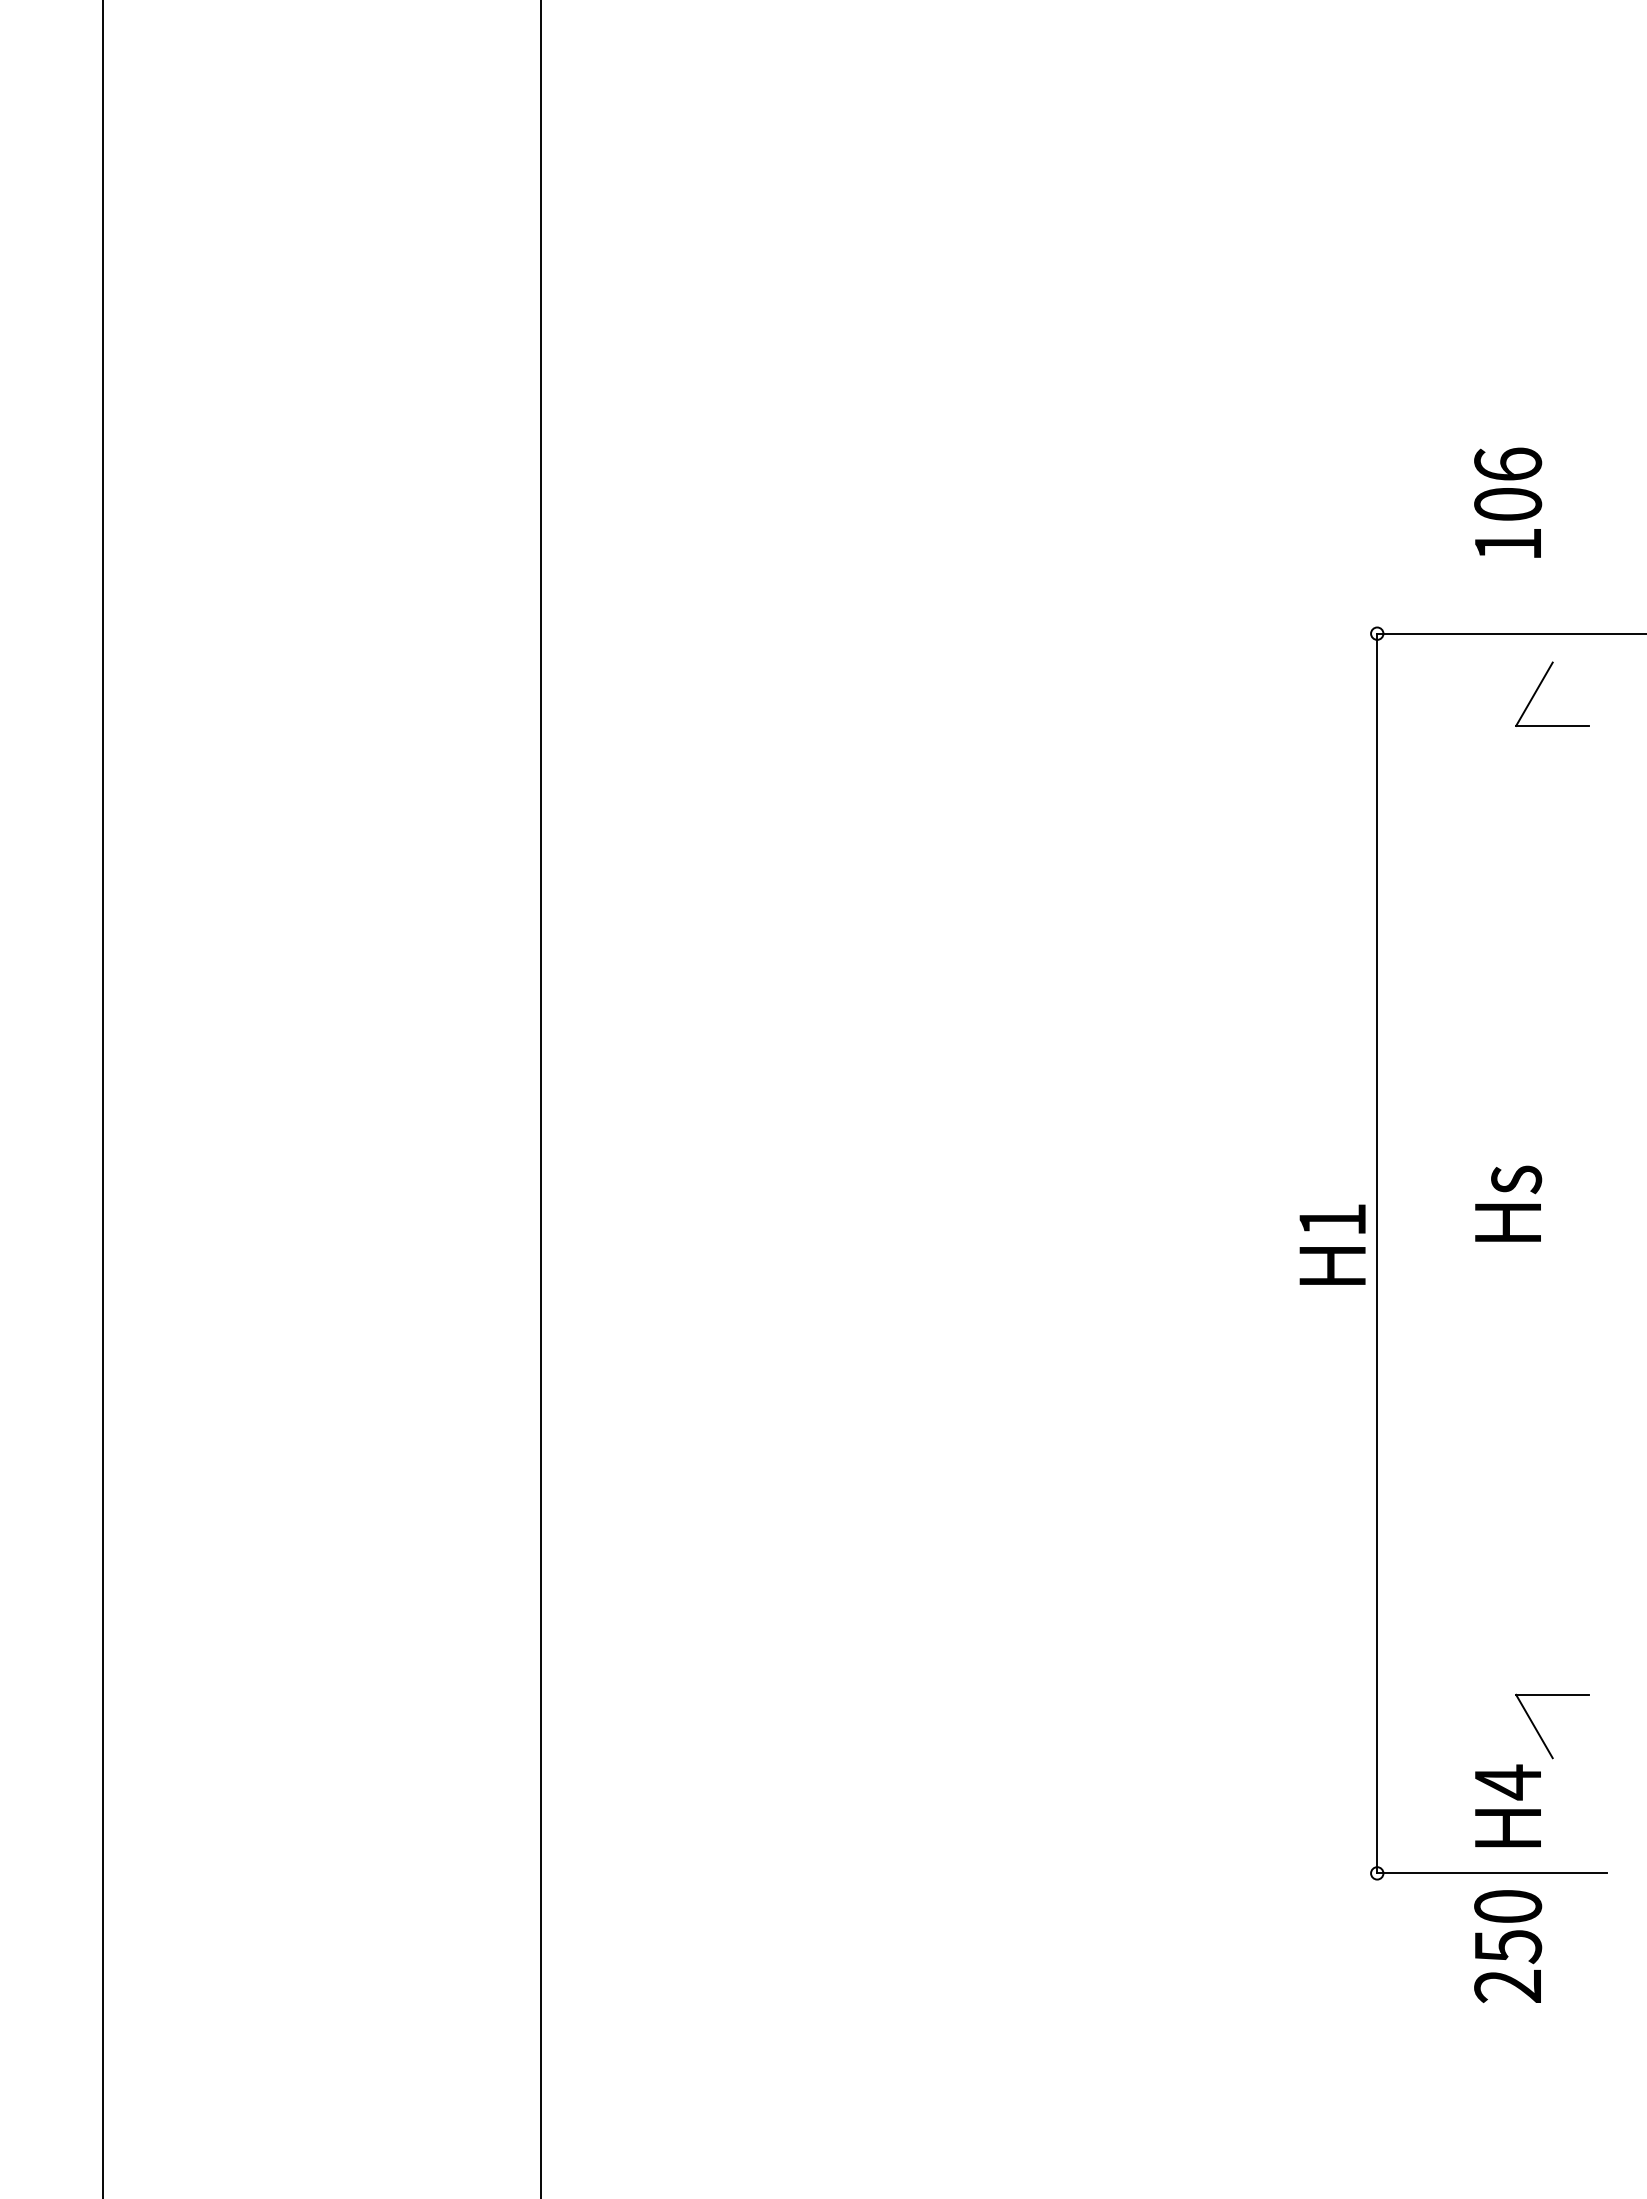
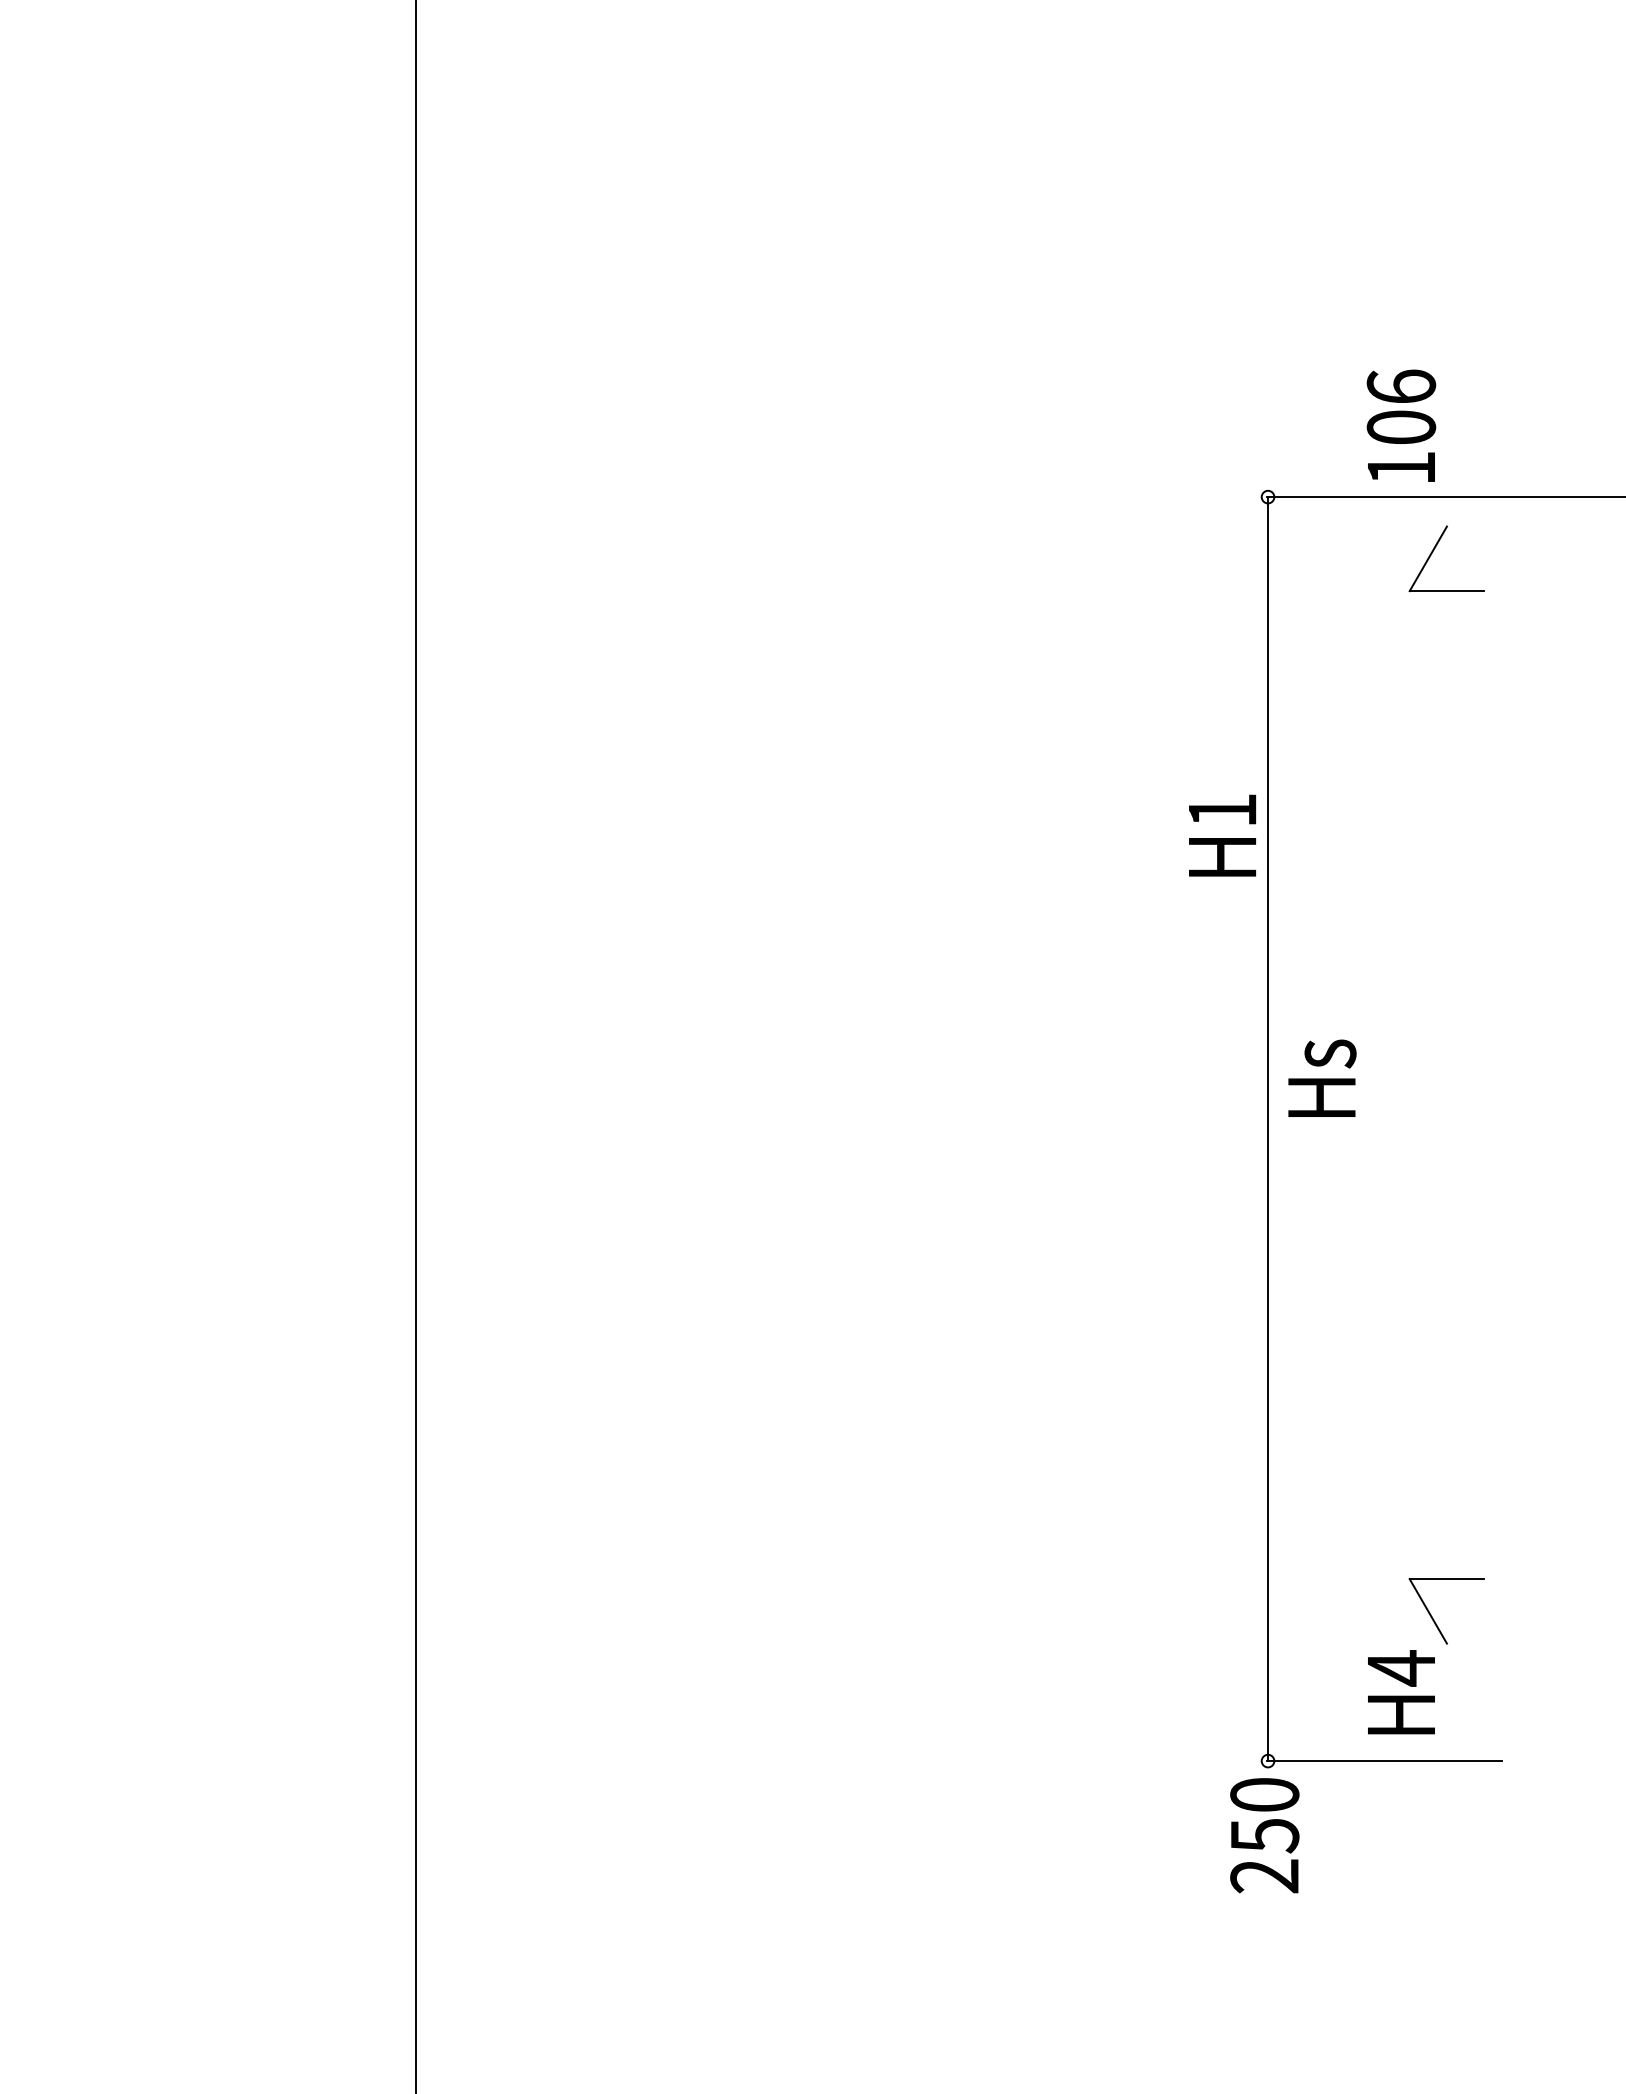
text: (1508, 502) -> (1401, 425), moved
text: (1508, 1203) -> (1322, 1078), moved
text: (1332, 1244) -> (1222, 835), moved
text: (1508, 1946) -> (1265, 1835), moved

